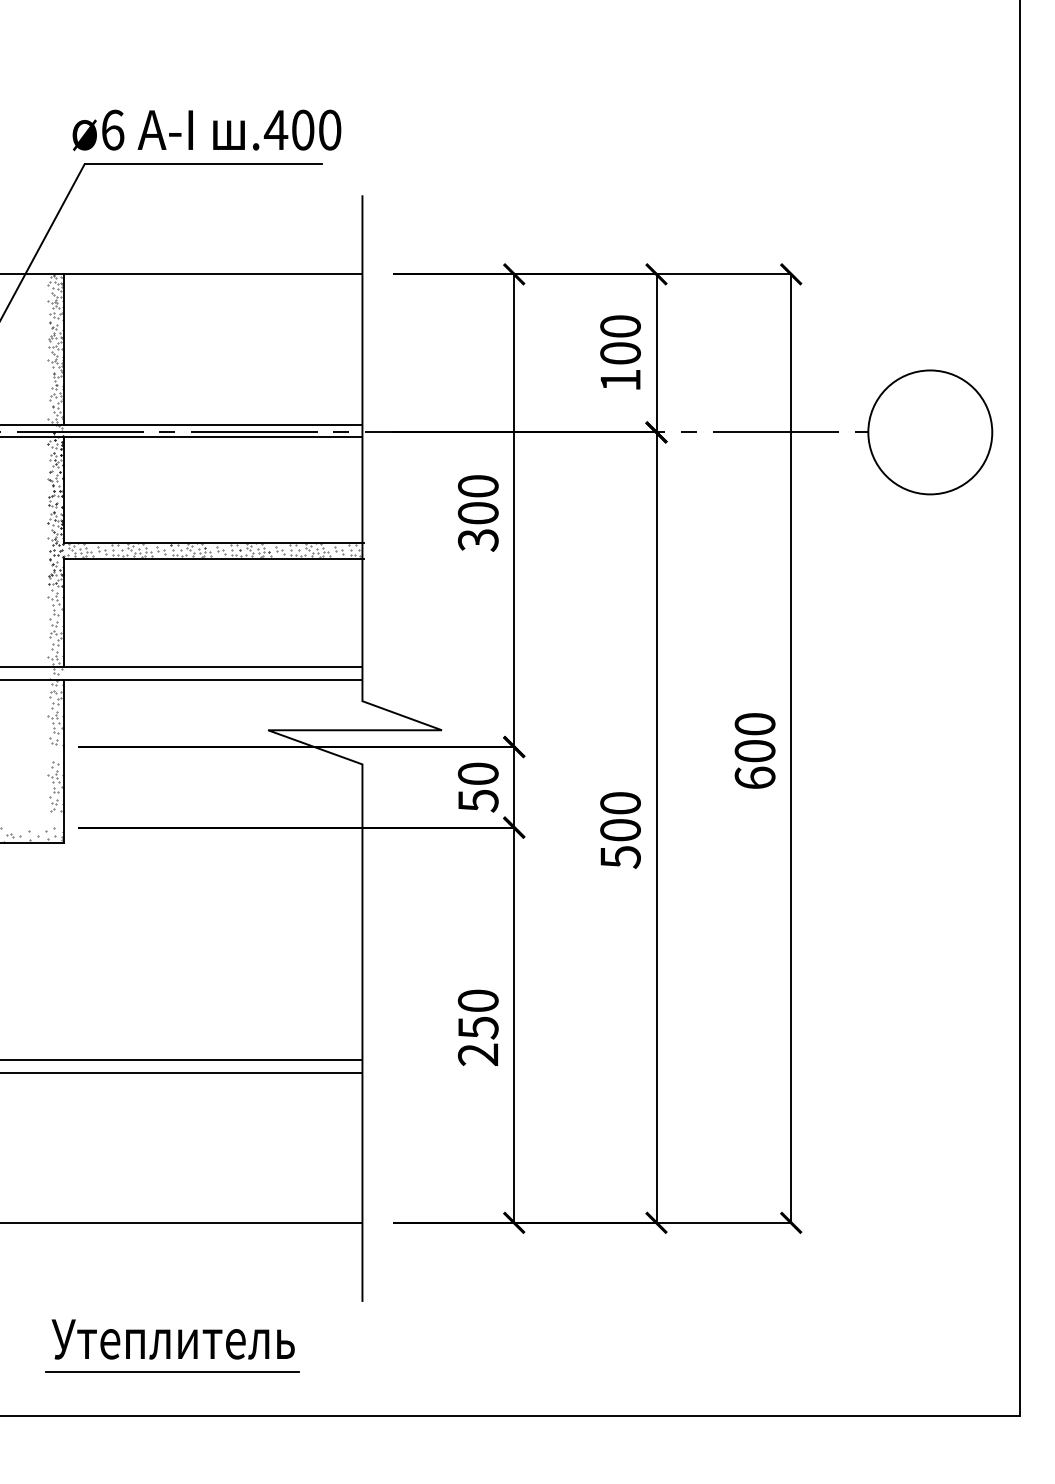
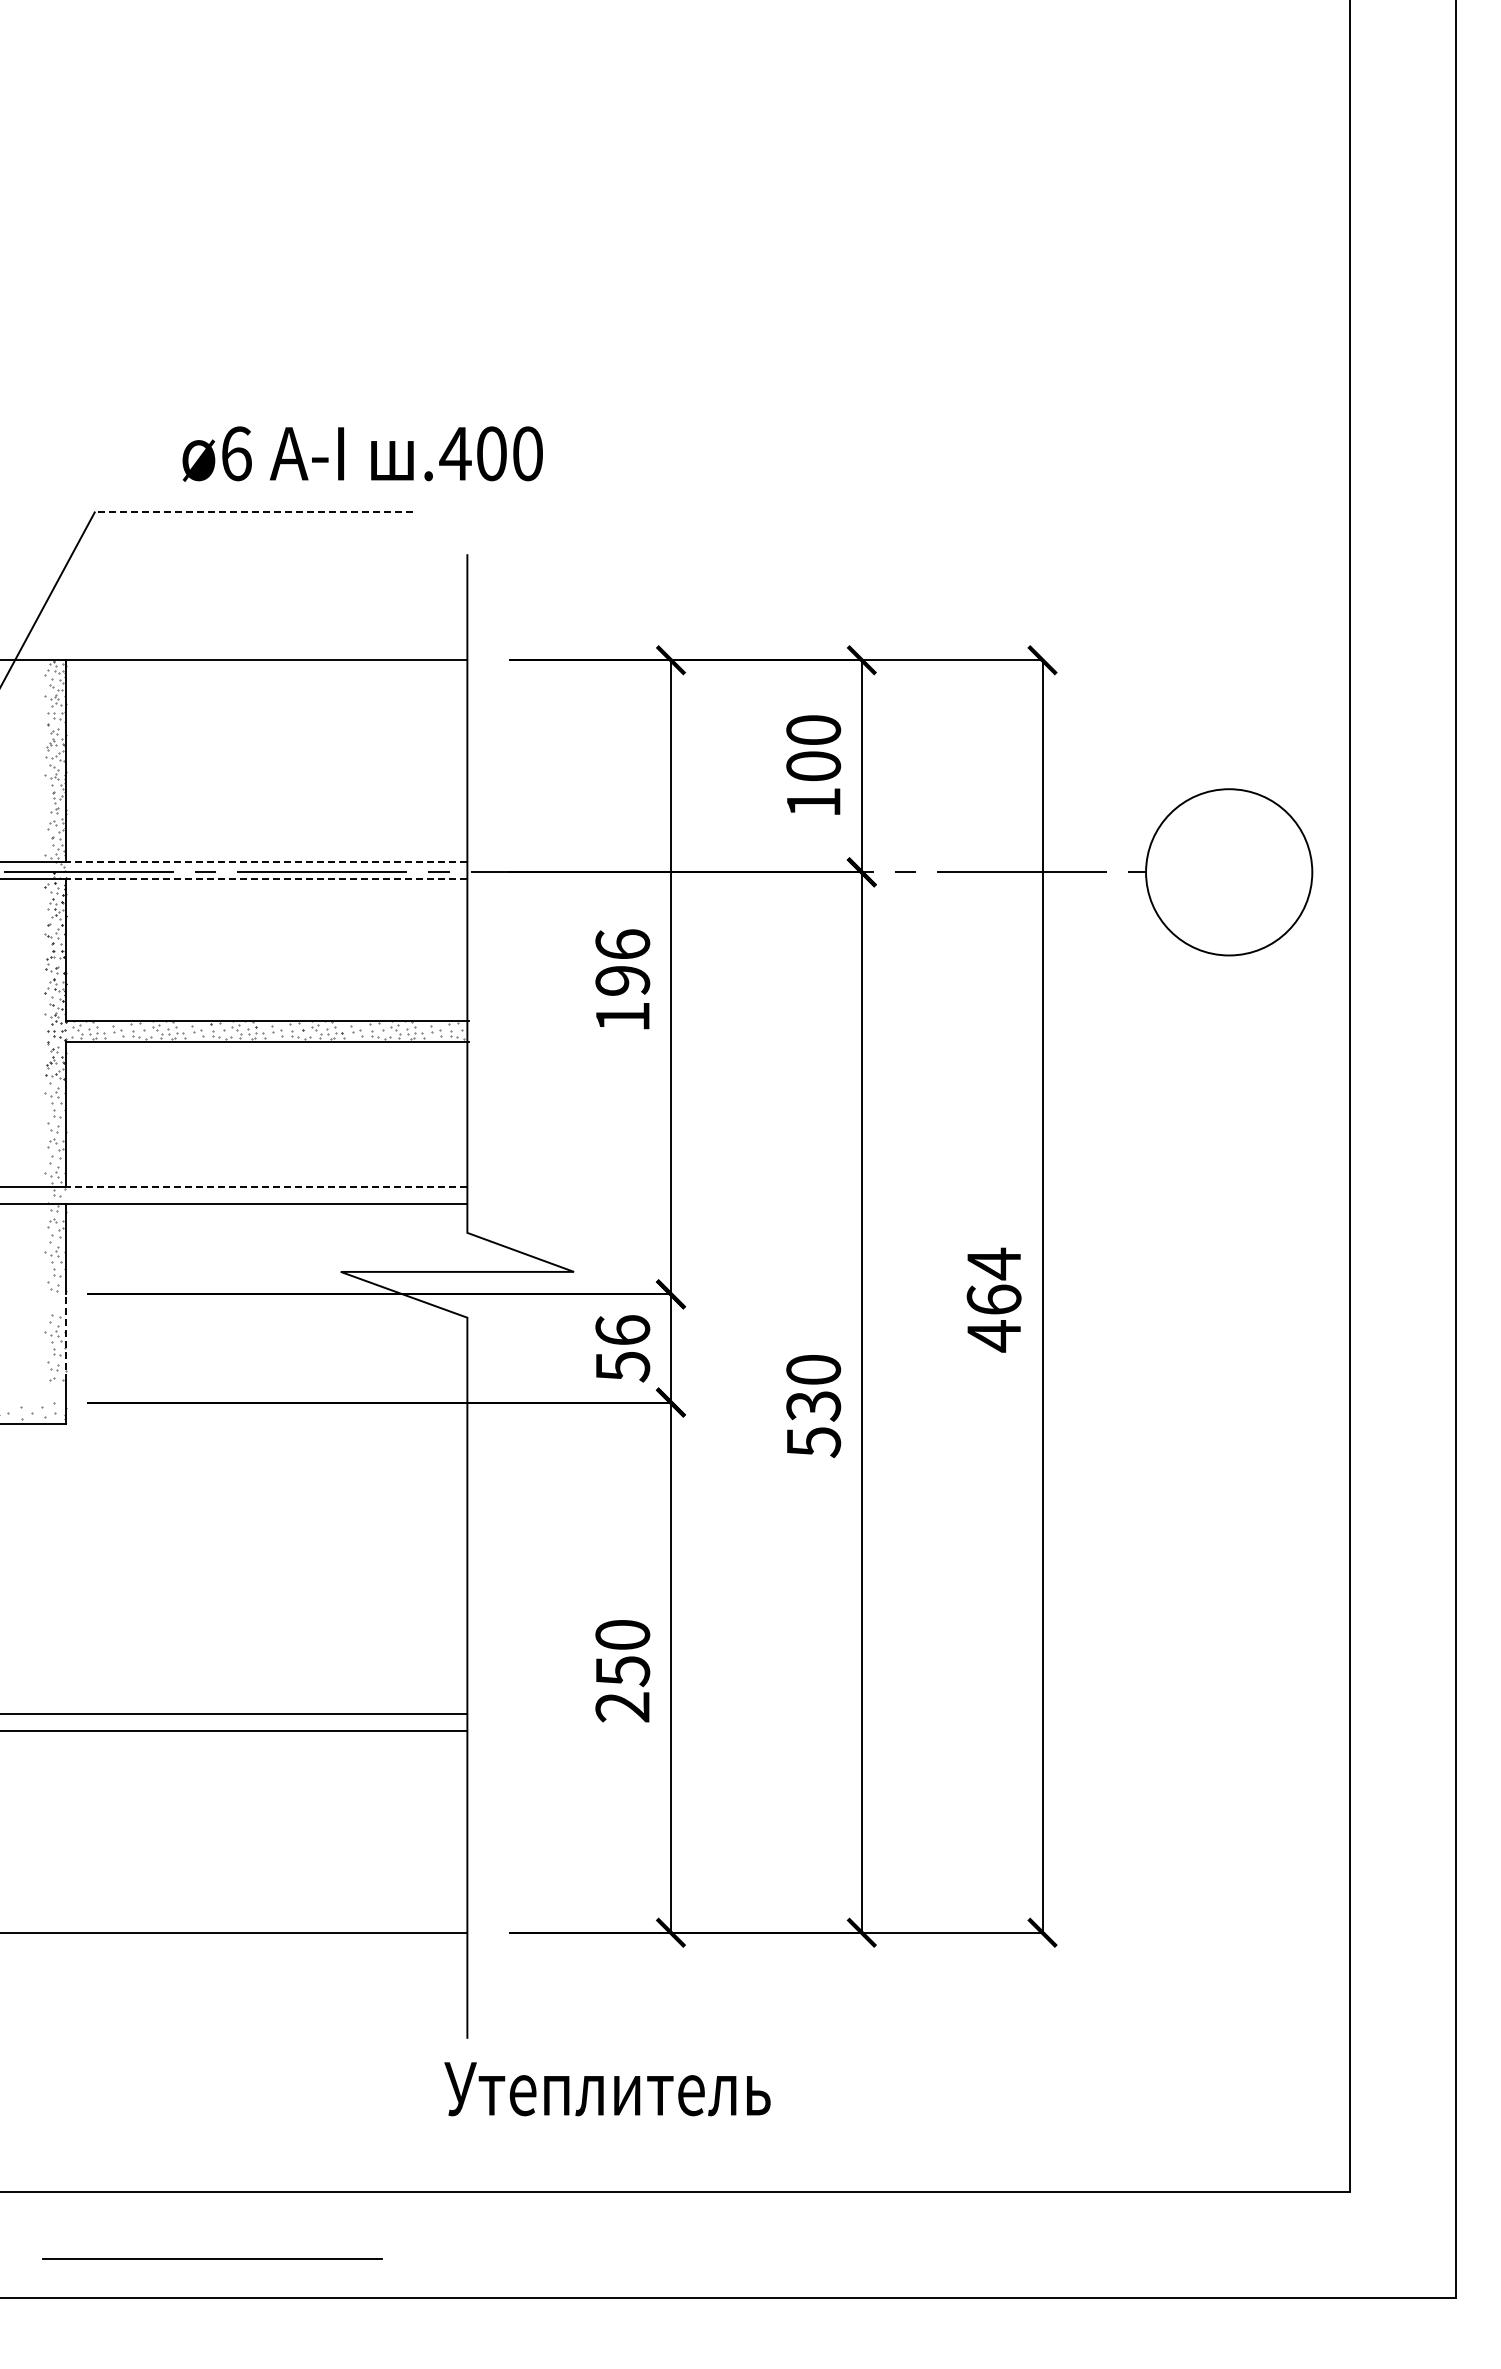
text: (206, 129) -> (362, 453), moved
line: (203, 164) -> (253, 512), solid -> dashed
line: (212, 424) -> (266, 861), solid -> dashed
line: (212, 437) -> (266, 878), solid -> dashed
text: (478, 513) -> (622, 980), 300 -> 196
line: (212, 667) -> (266, 1187), solid -> dashed
text: (754, 750) -> (993, 1299), 600 -> 464
text: (478, 773) -> (622, 1330), 50 -> 56
line: (63, 779) -> (66, 1337), solid -> dashed
text: (620, 830) -> (813, 1406), 500 -> 530
text: (173, 1339) -> (607, 2089), moved
line: (172, 1371) -> (212, 2258), moved

